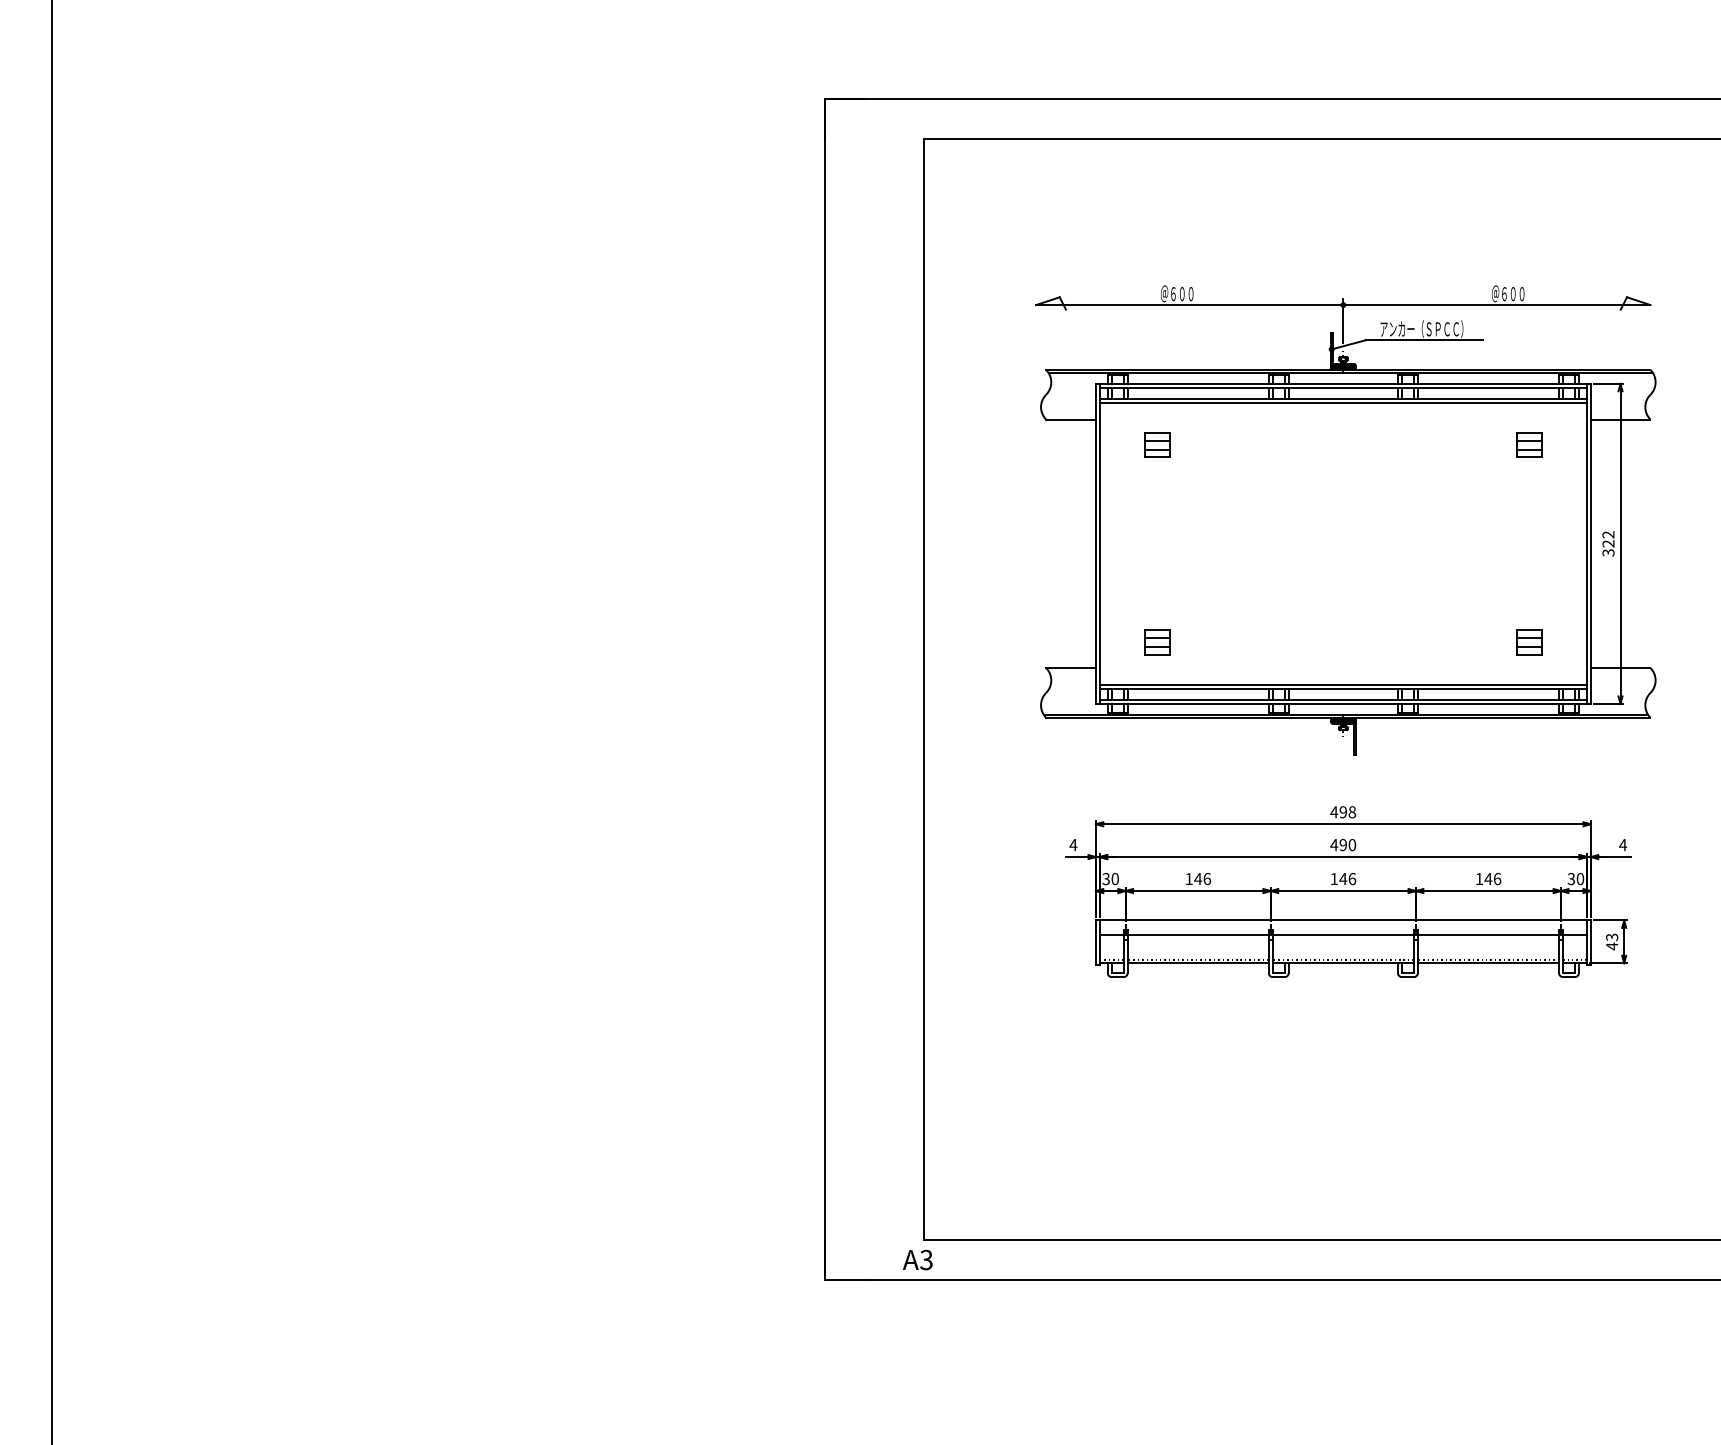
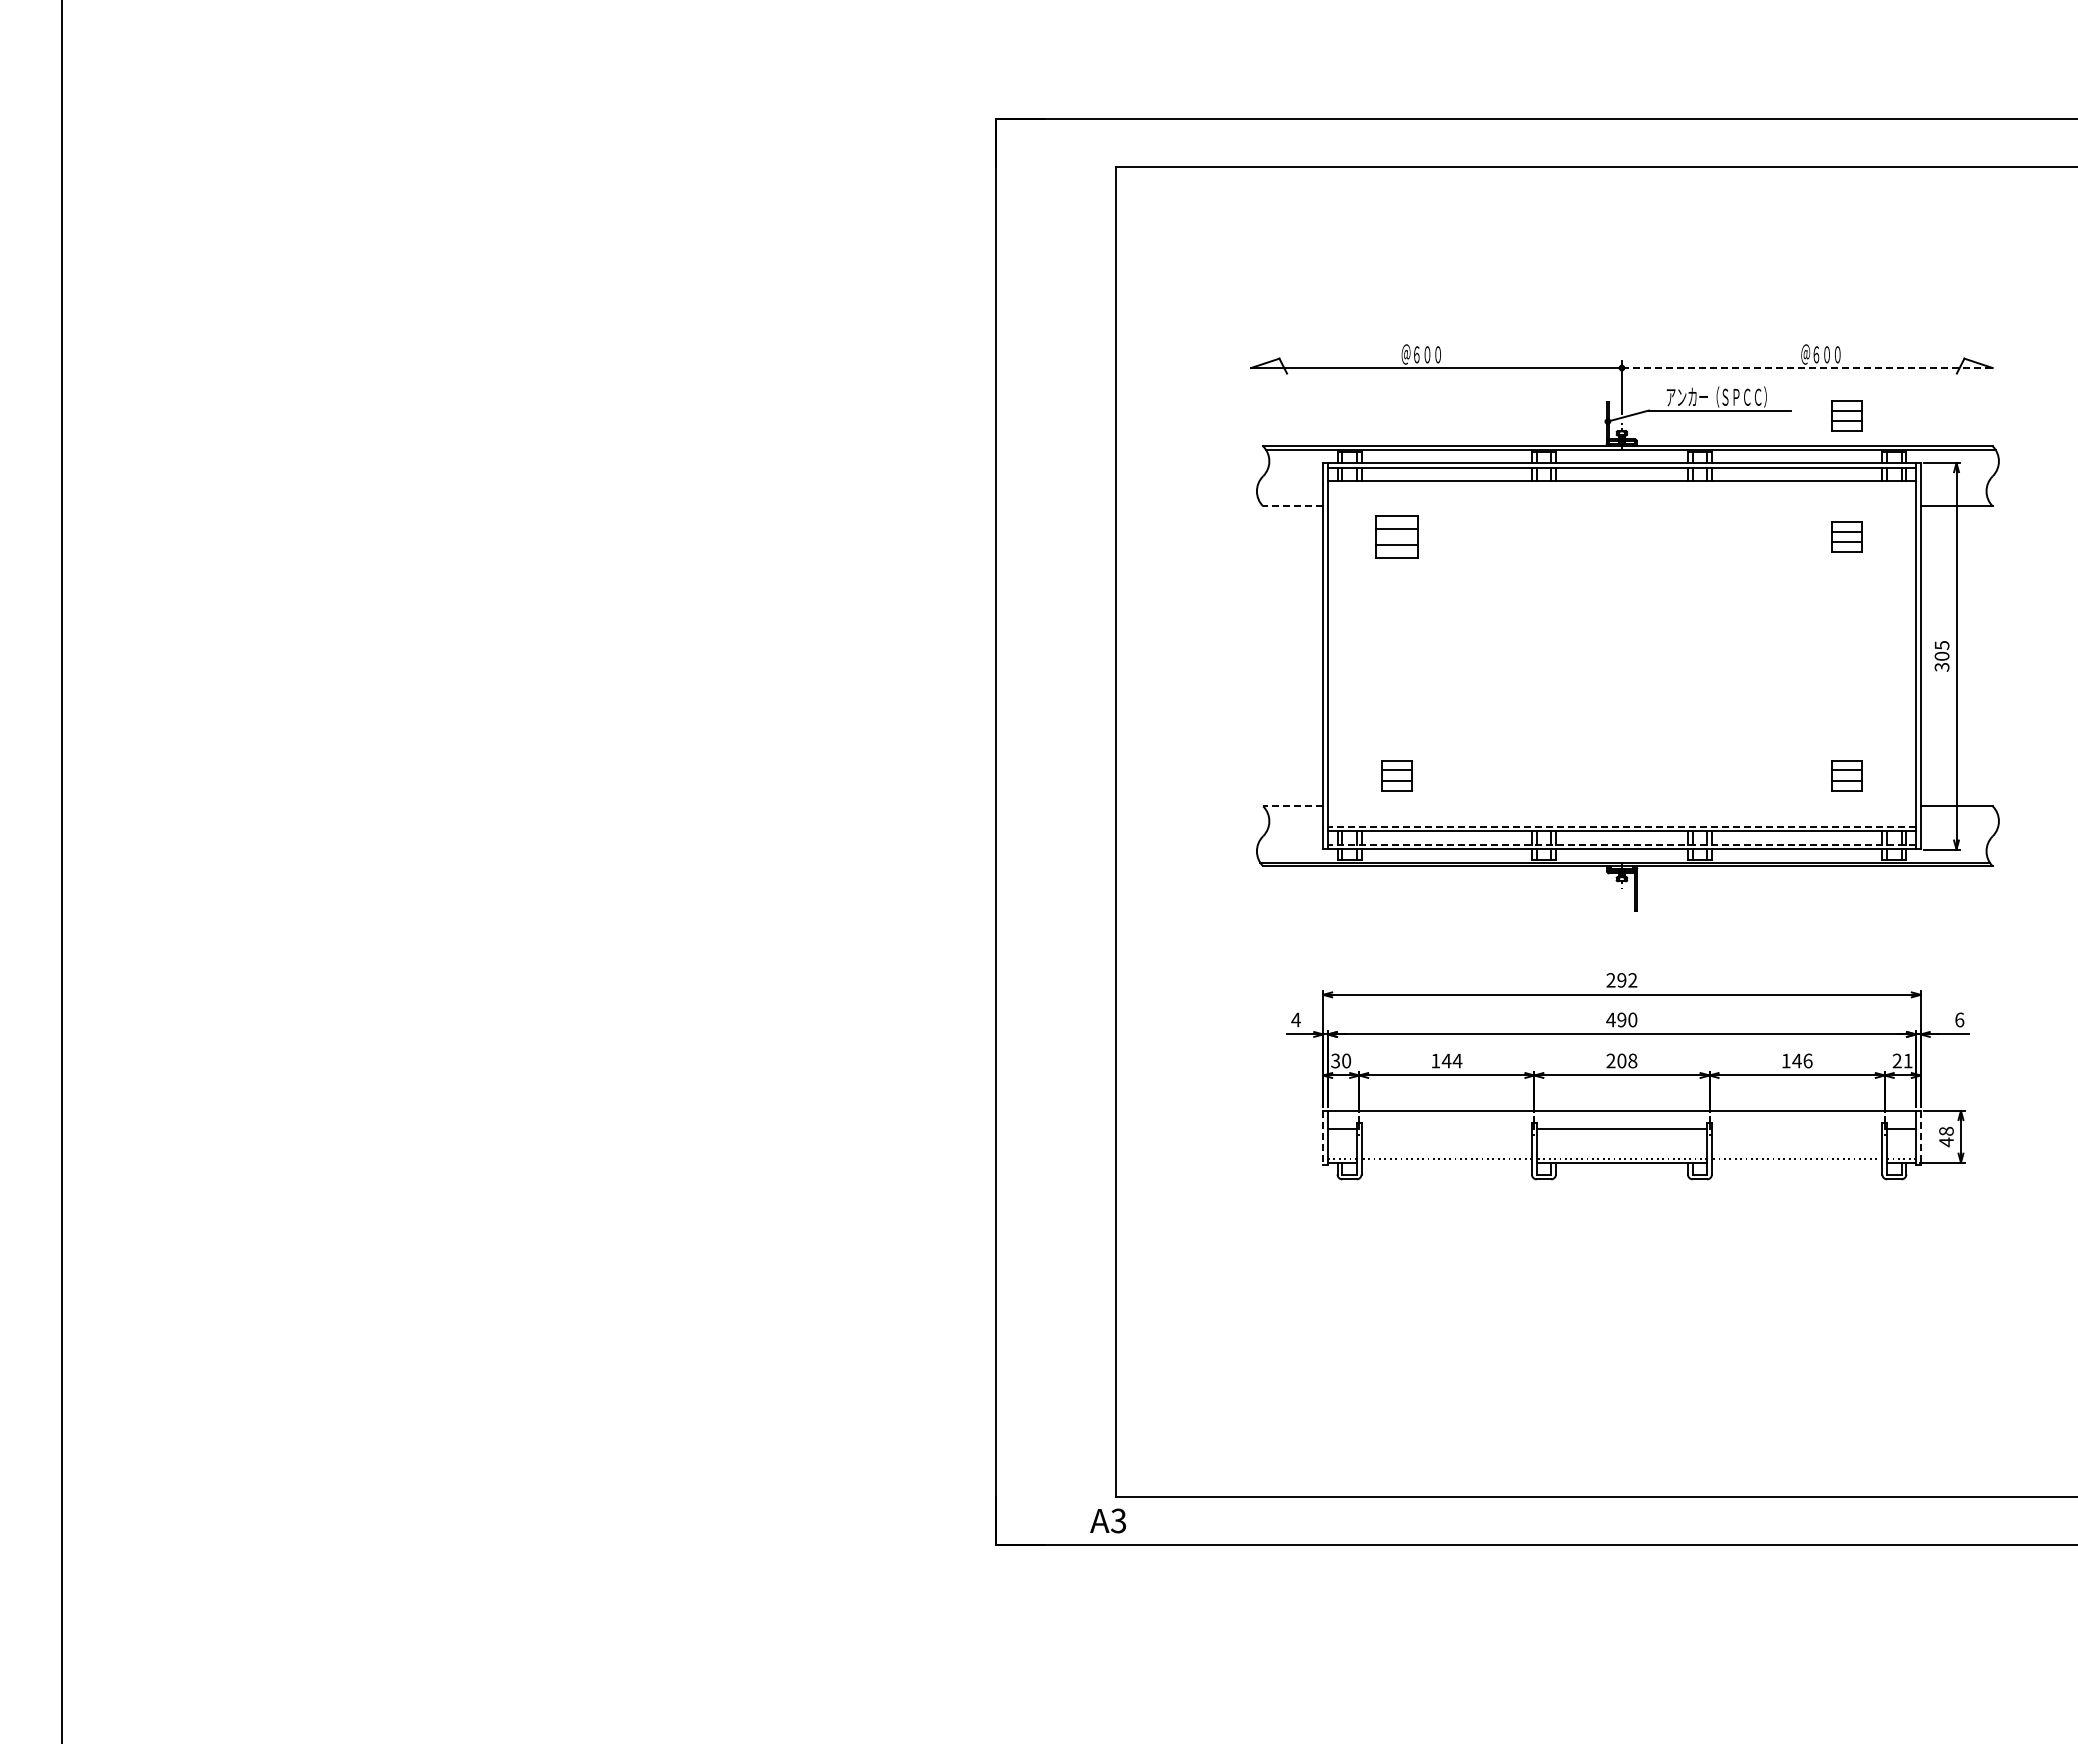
line: (1497, 305) -> (1807, 368), solid -> dashed
part: (1529, 344) -> (1846, 415), added
line: (1342, 402) -> (1621, 485), removed
line: (1071, 419) -> (1293, 506), solid -> dashed
part: (1156, 444) -> (1396, 536), size x1.4
text: (1608, 539) -> (1941, 650), 322 -> 305
line: (1071, 668) -> (1293, 806), solid -> dashed
line: (1342, 684) -> (1621, 826), solid -> dashed
line: (1342, 699) -> (1621, 844), solid -> dashed
text: (1342, 812) -> (1621, 980), 498 -> 292
text: (1622, 844) -> (1959, 1019), 4 -> 6
text: (1207, 878) -> (1457, 1060), 146 -> 144
text: (1342, 878) -> (1621, 1060), 146 -> 208
text: (1575, 878) -> (1902, 1060), 30 -> 21
line: (1198, 934) -> (1446, 1128), removed
line: (1487, 934) -> (1796, 1128), removed
text: (1612, 936) -> (1946, 1130), 43 -> 48
line: (1096, 942) -> (1323, 1137), solid -> dashed
line: (1590, 942) -> (1920, 1137), solid -> dashed
line: (1198, 963) -> (1446, 1162), removed
line: (1487, 963) -> (1796, 1162), removed

